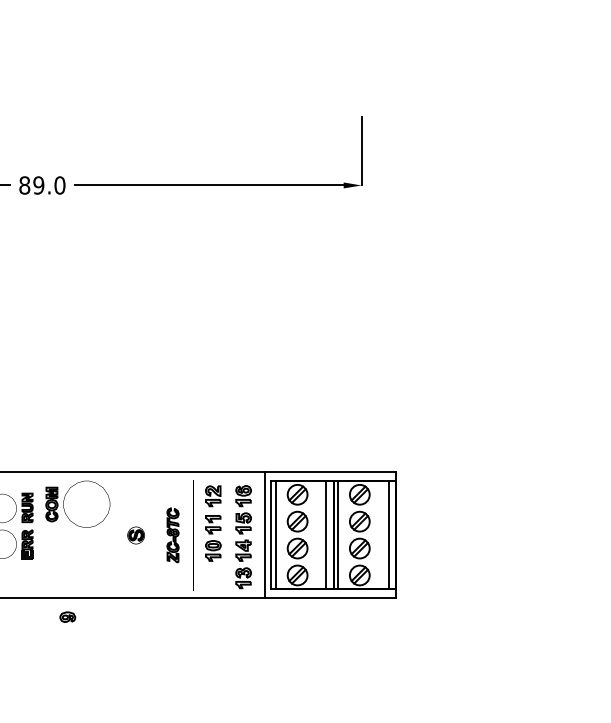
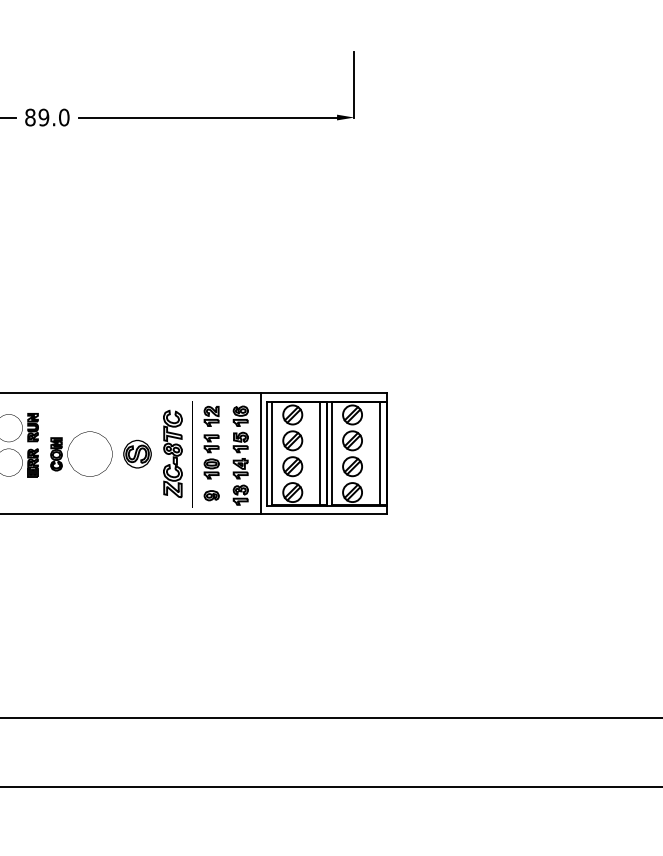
part: (77, 503) -> (81, 453), moved
part: (136, 534) -> (137, 453), size x1.67
part: (172, 534) -> (172, 453), size x1.67
part: (67, 617) -> (211, 495), moved

